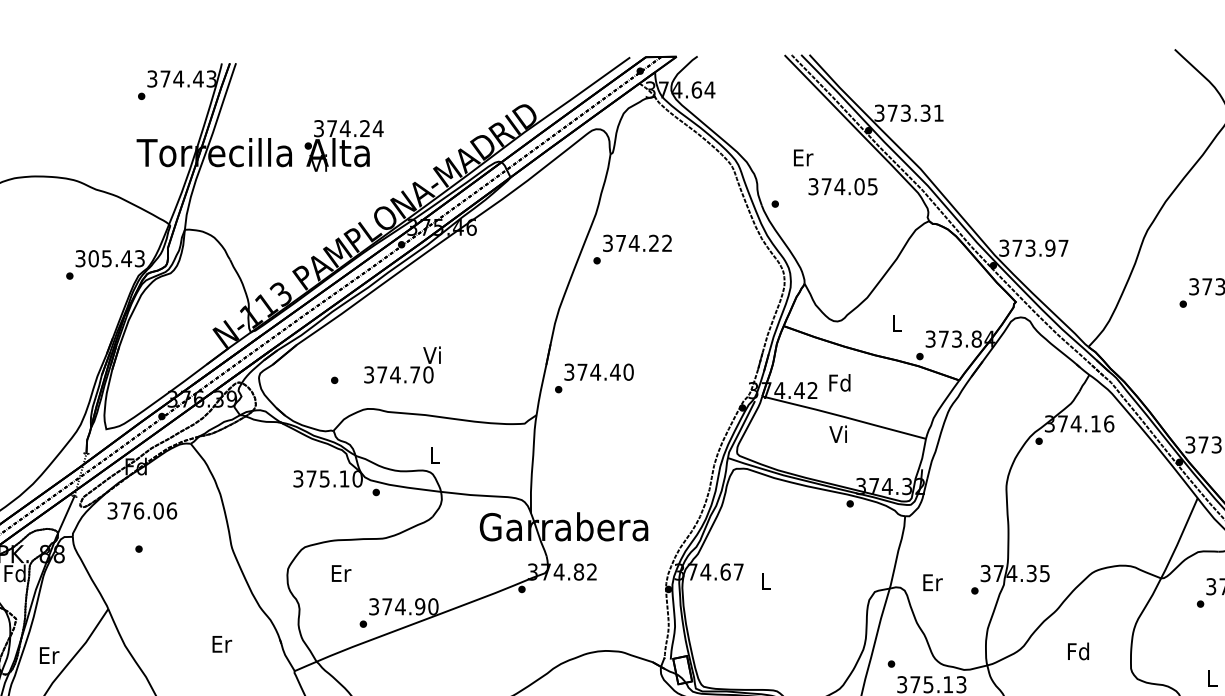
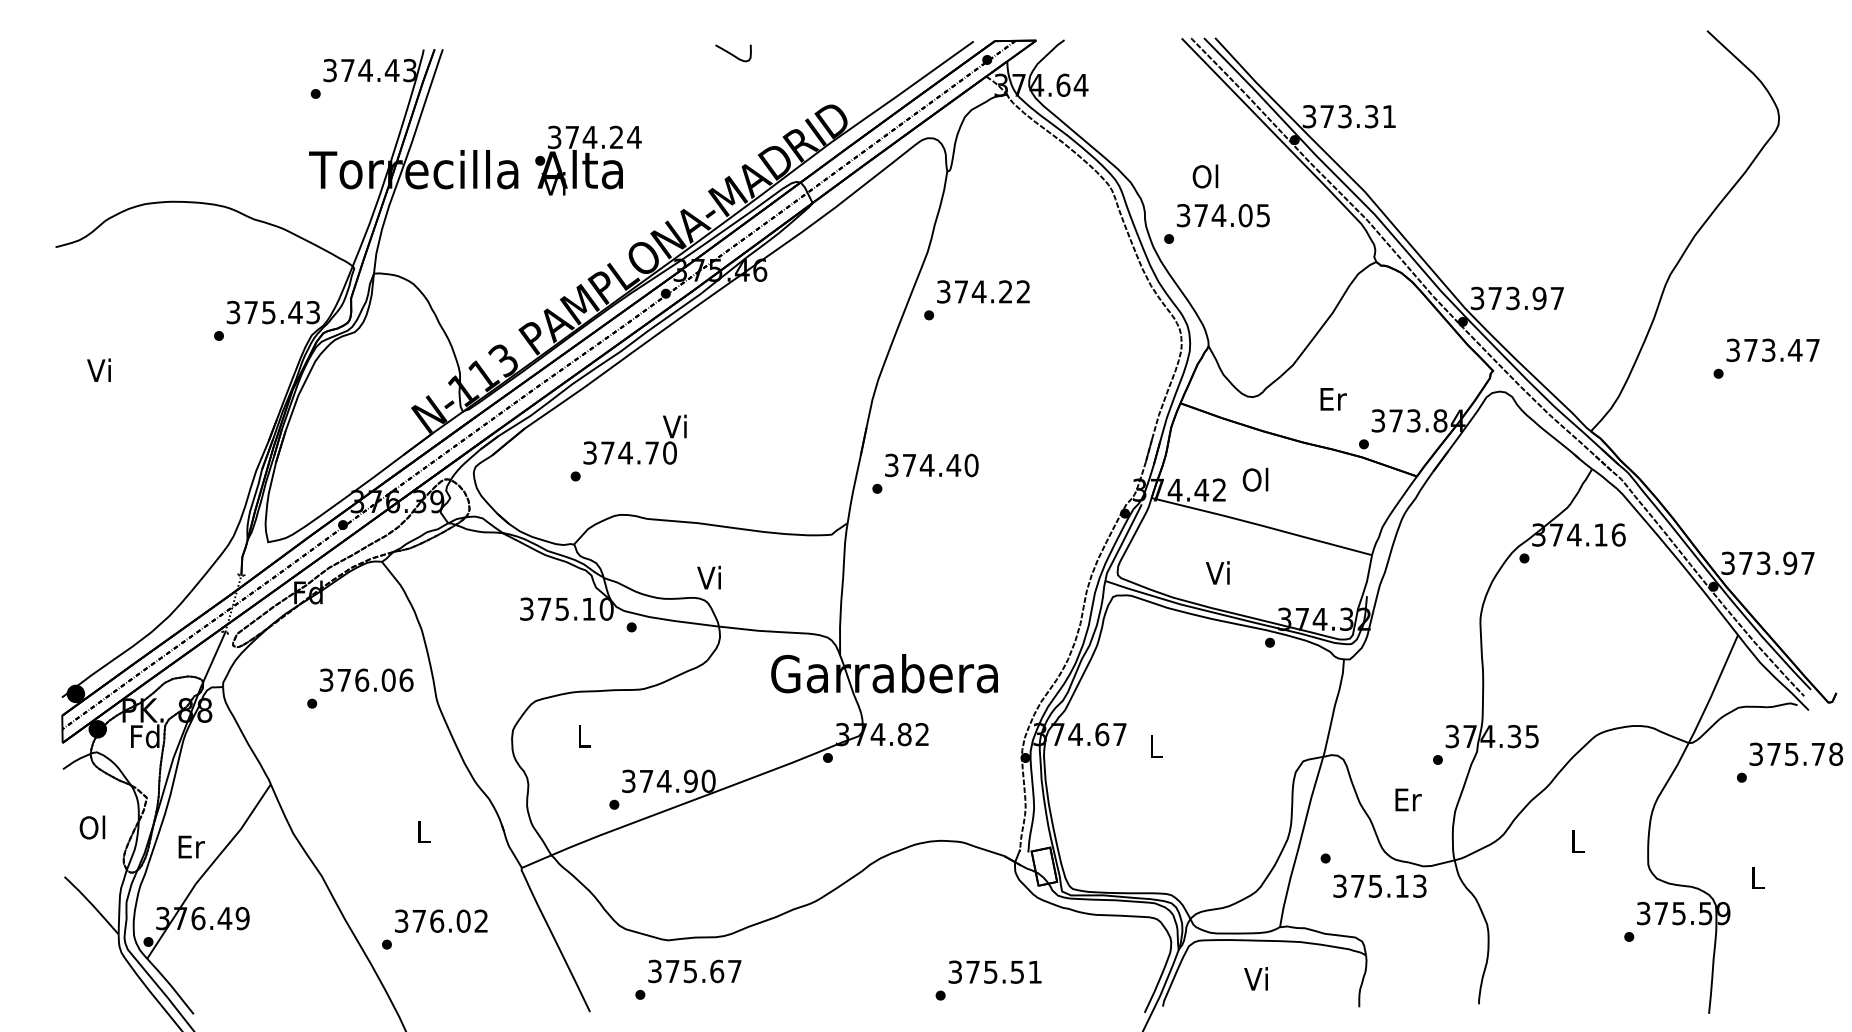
curve: (451, 66) -> (732, 53), added
text: (803, 157) -> (1206, 176), Er -> Ol
text: (842, 186) -> (1222, 215), moved
text: (93, 258) -> (251, 312), 305.43 -> 375.43
text: (897, 323) -> (1333, 399), L -> Er
text: (402, 364) -> (634, 439), moved
text: (840, 382) -> (1256, 479), Fd -> Ol
text: (837, 433) -> (1217, 572), moved
text: (433, 455) -> (708, 577), L -> Vi
text: (142, 510) -> (366, 679), moved
text: (341, 573) -> (585, 736), Er -> L
text: (932, 582) -> (1408, 799), moved
text: (222, 644) -> (424, 831), Er -> L
text: (1078, 651) -> (1577, 841), Fd -> L

